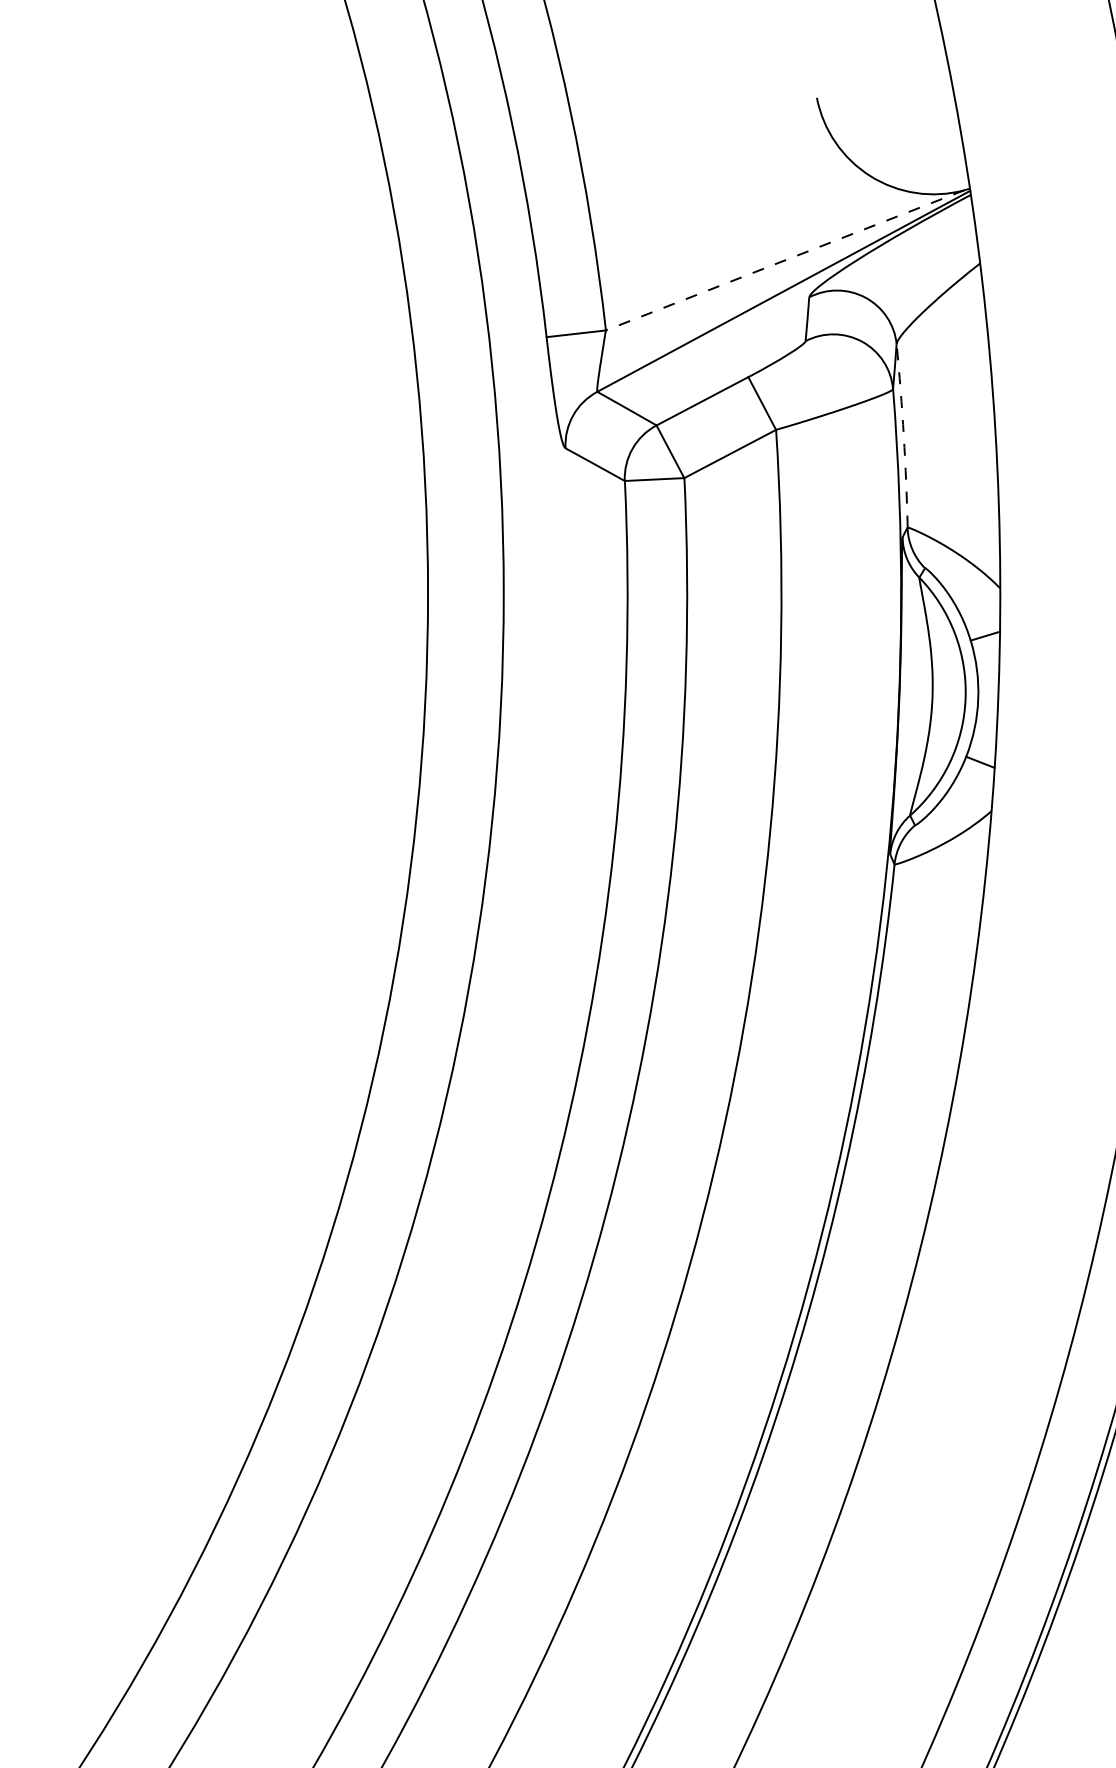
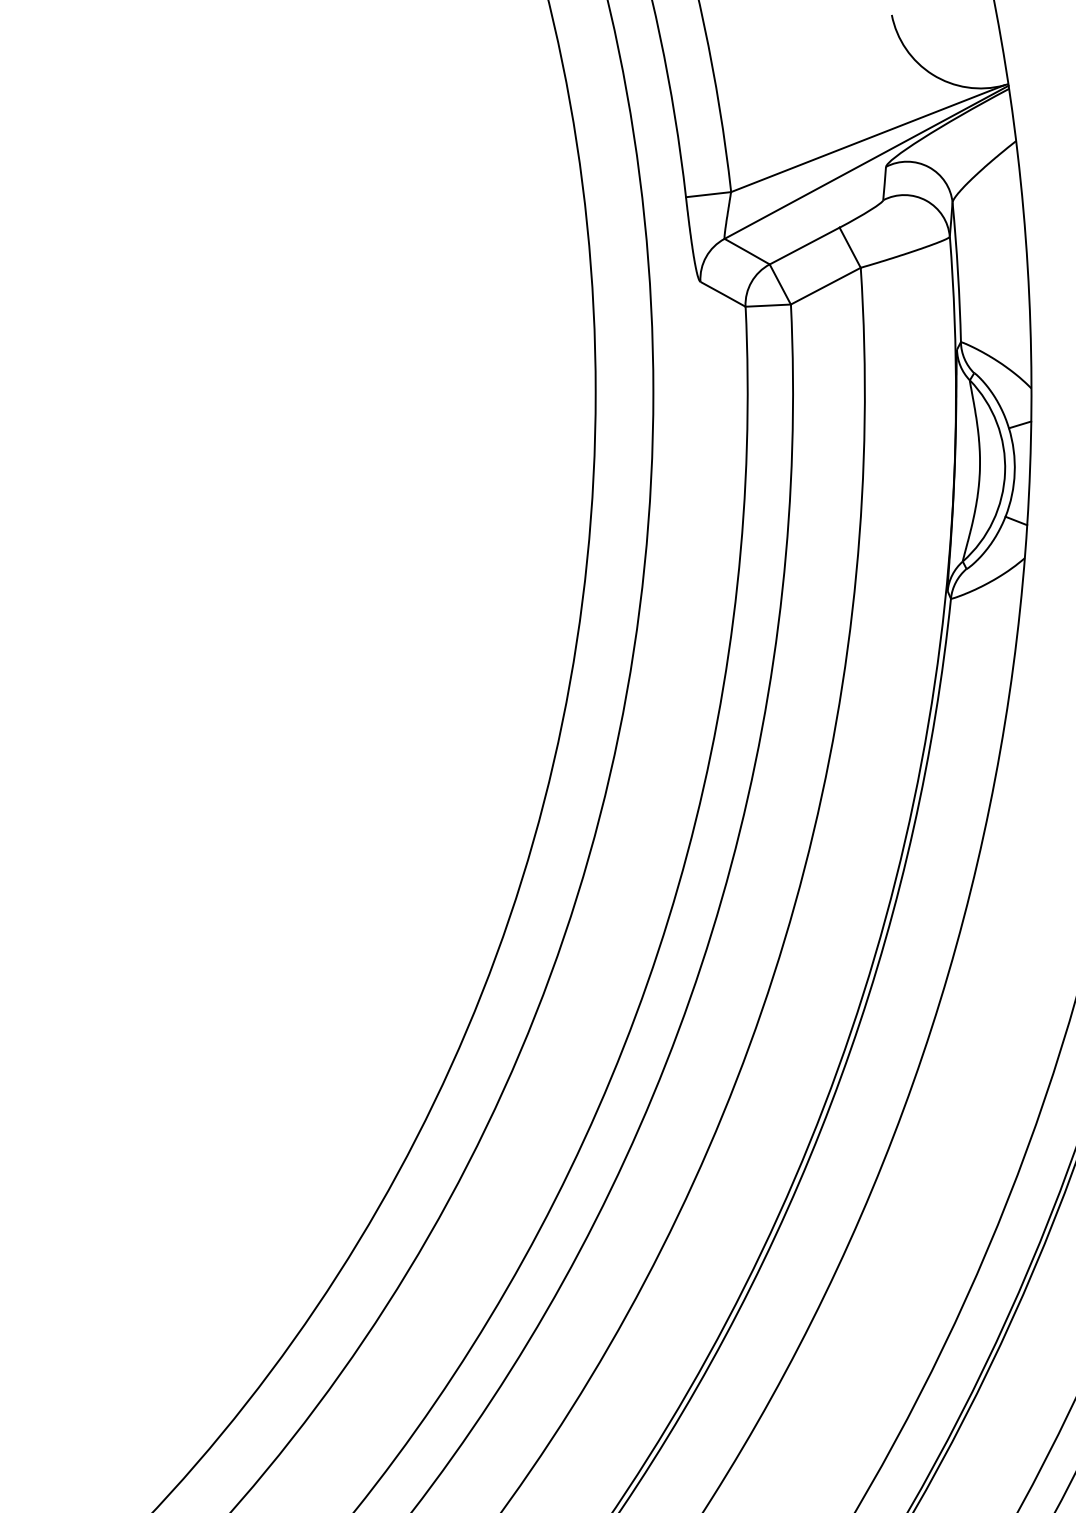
line: (784, 260) -> (867, 138), dashed -> solid
arc: (904, 436) -> (958, 272), dashed -> solid

